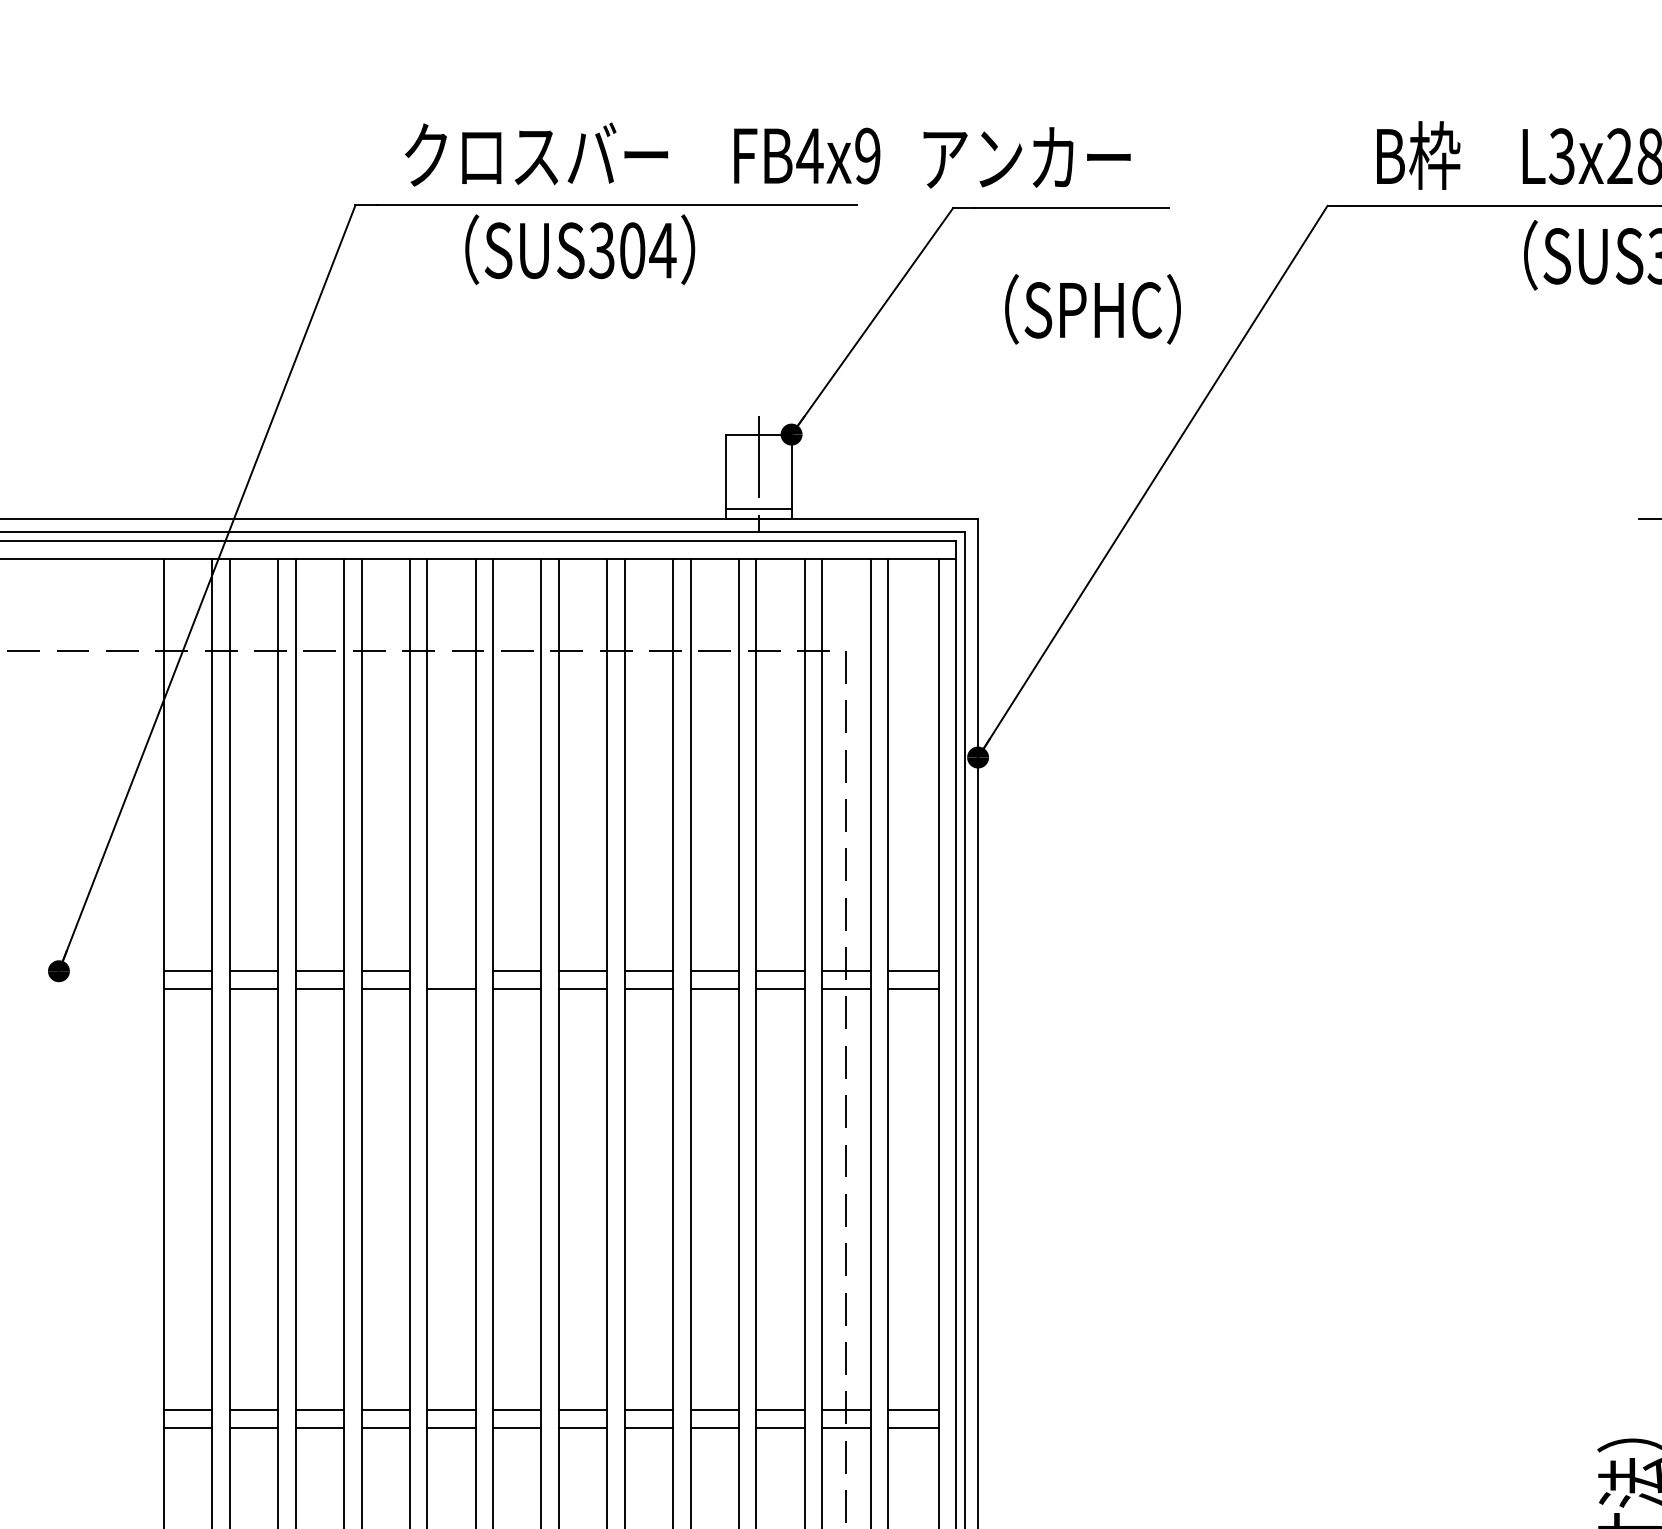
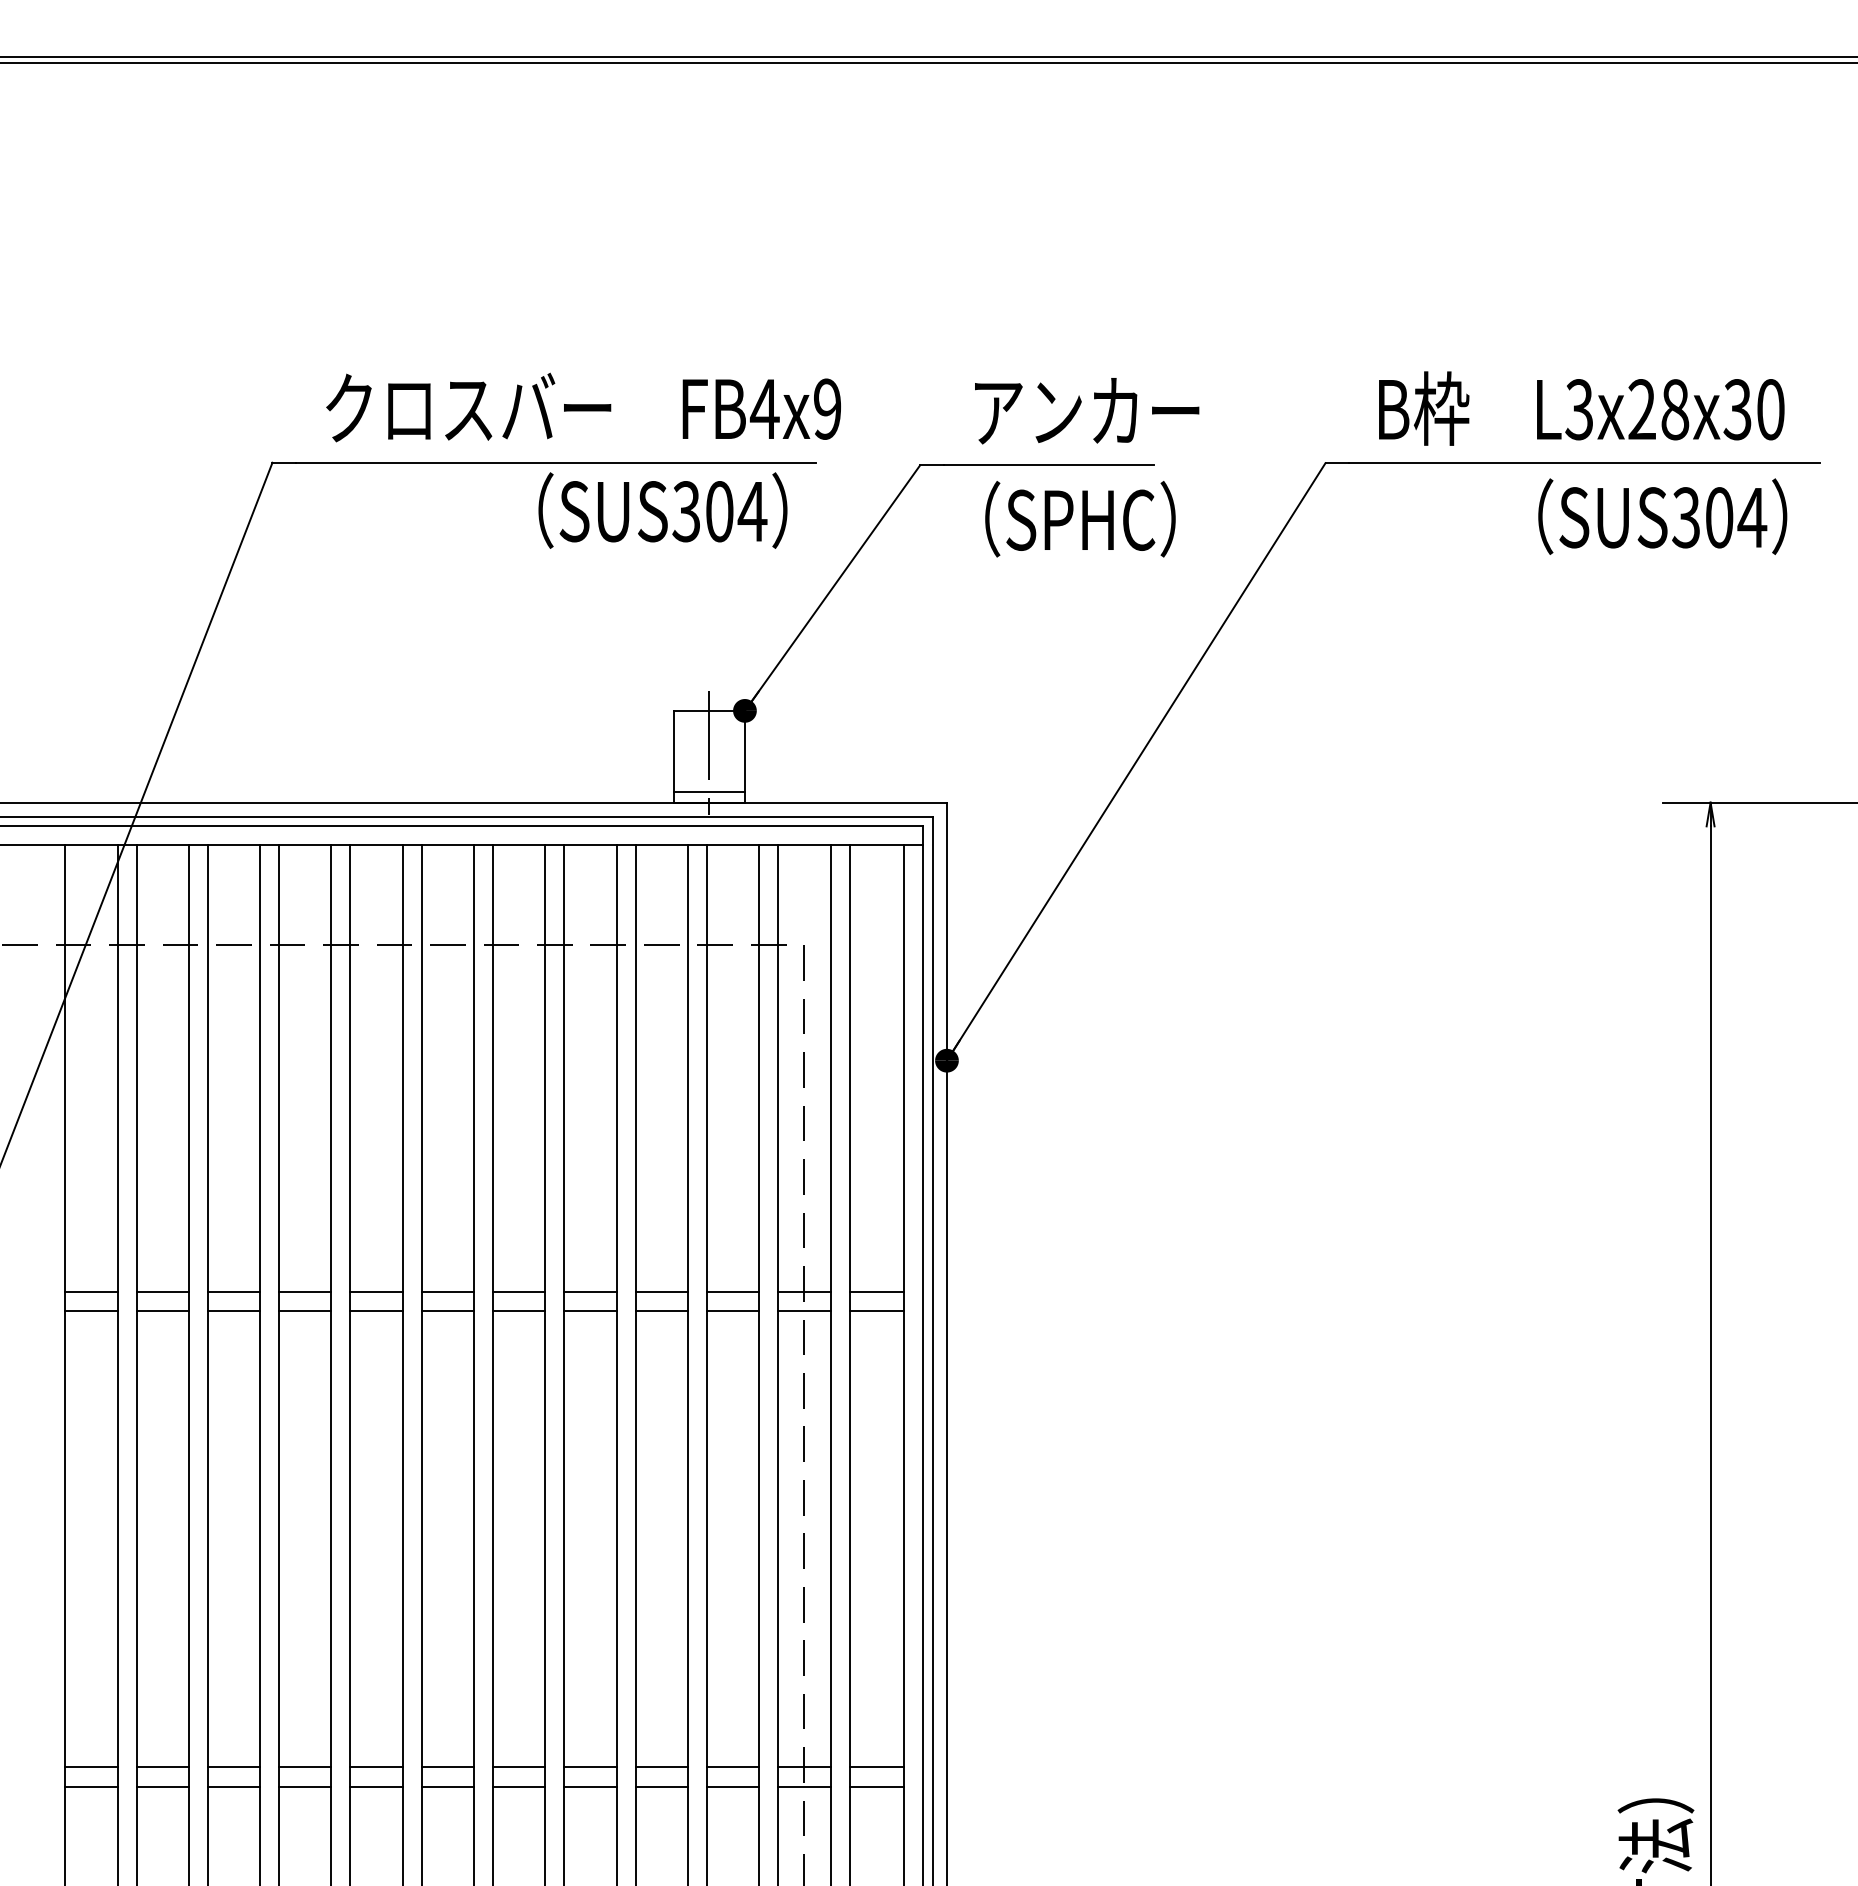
text: (1027, 158) -> (1087, 411), moved
text: (579, 249) -> (662, 510), moved
text: (1093, 309) -> (1080, 519), moved
line: (451, 971) -> (376, 1292), added

